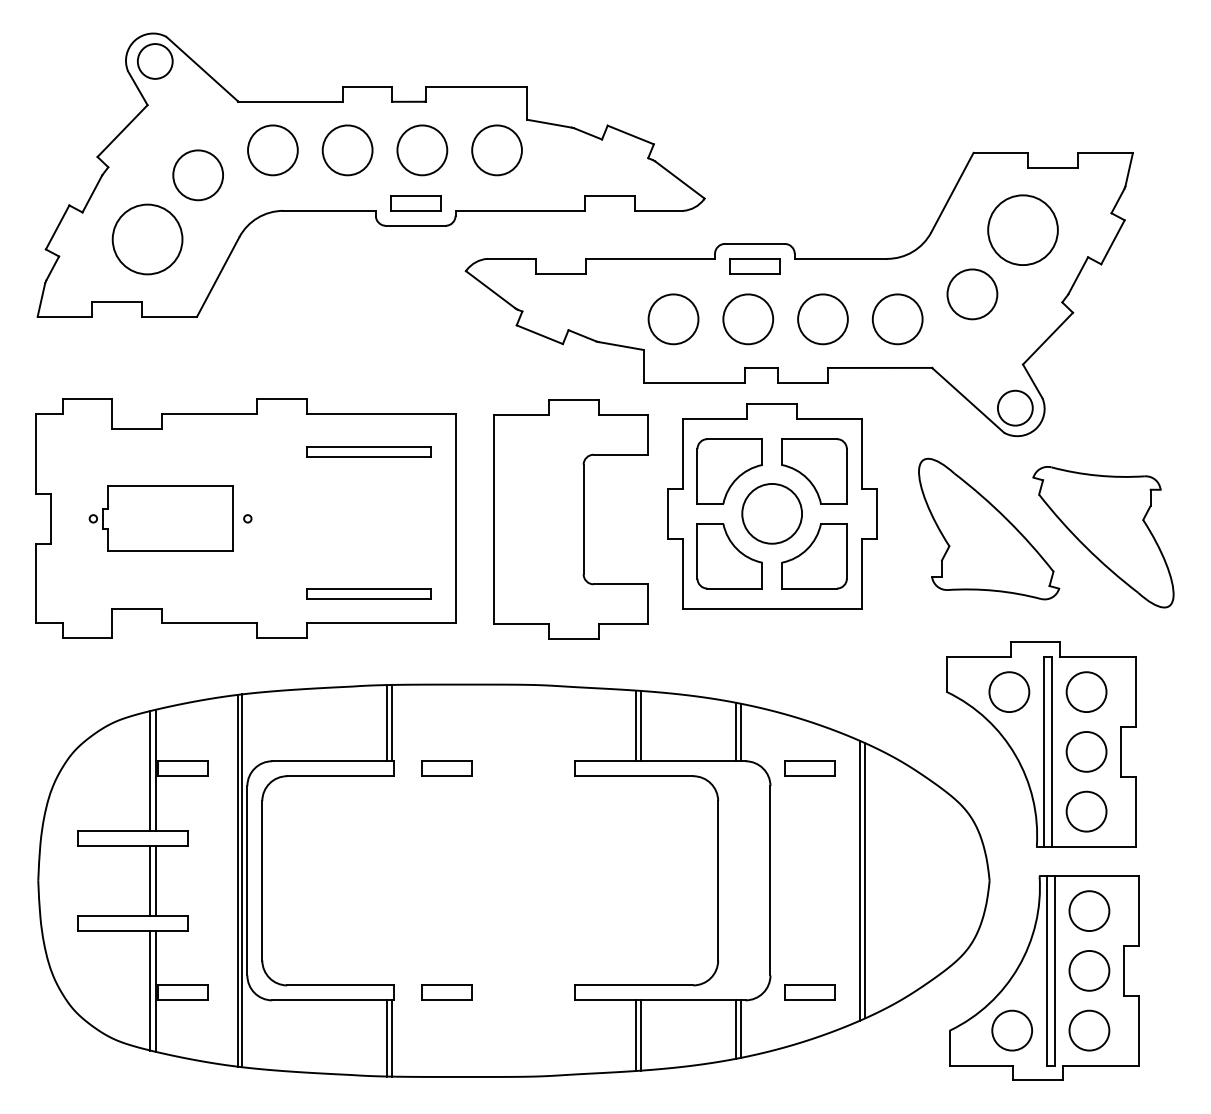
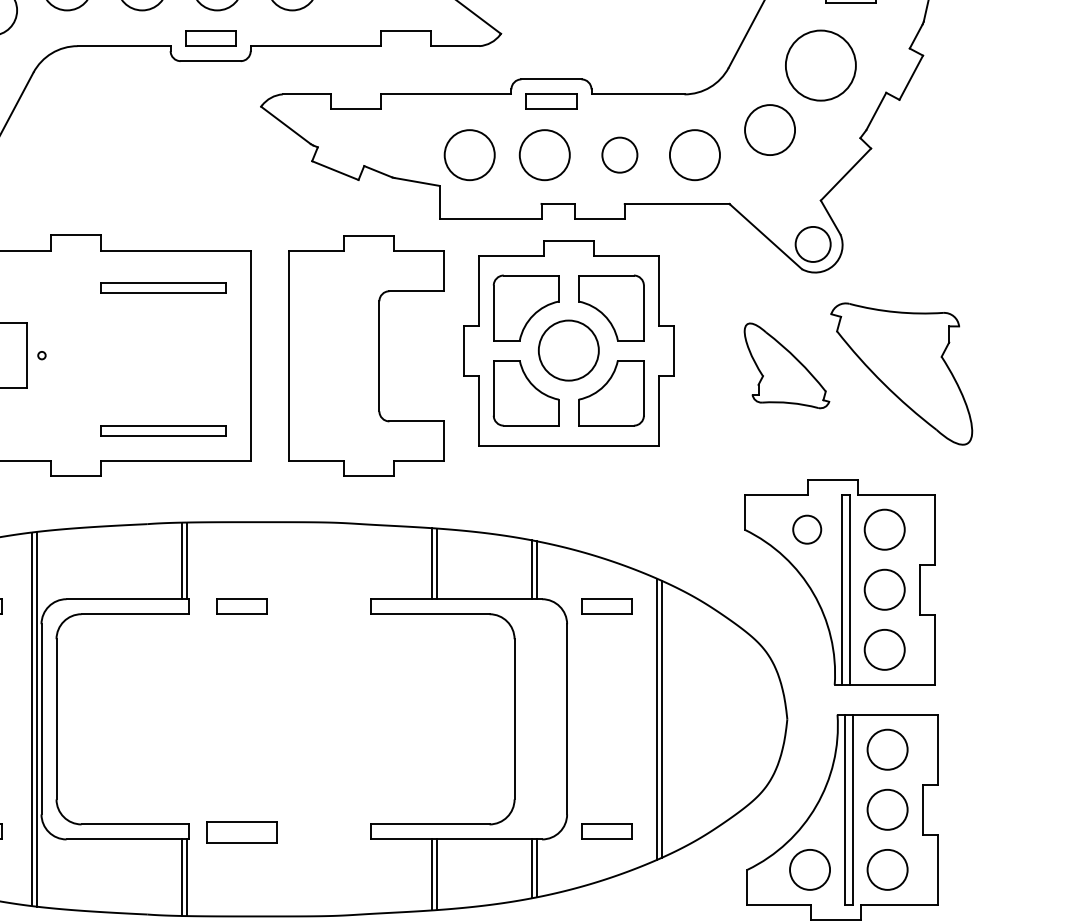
circle: (822, 319) -> (619, 155), size x0.7
part: (989, 528) -> (787, 365), size x0.6
circle: (1009, 691) -> (807, 529), size x0.7
part: (446, 992) -> (241, 831), size x1.4

